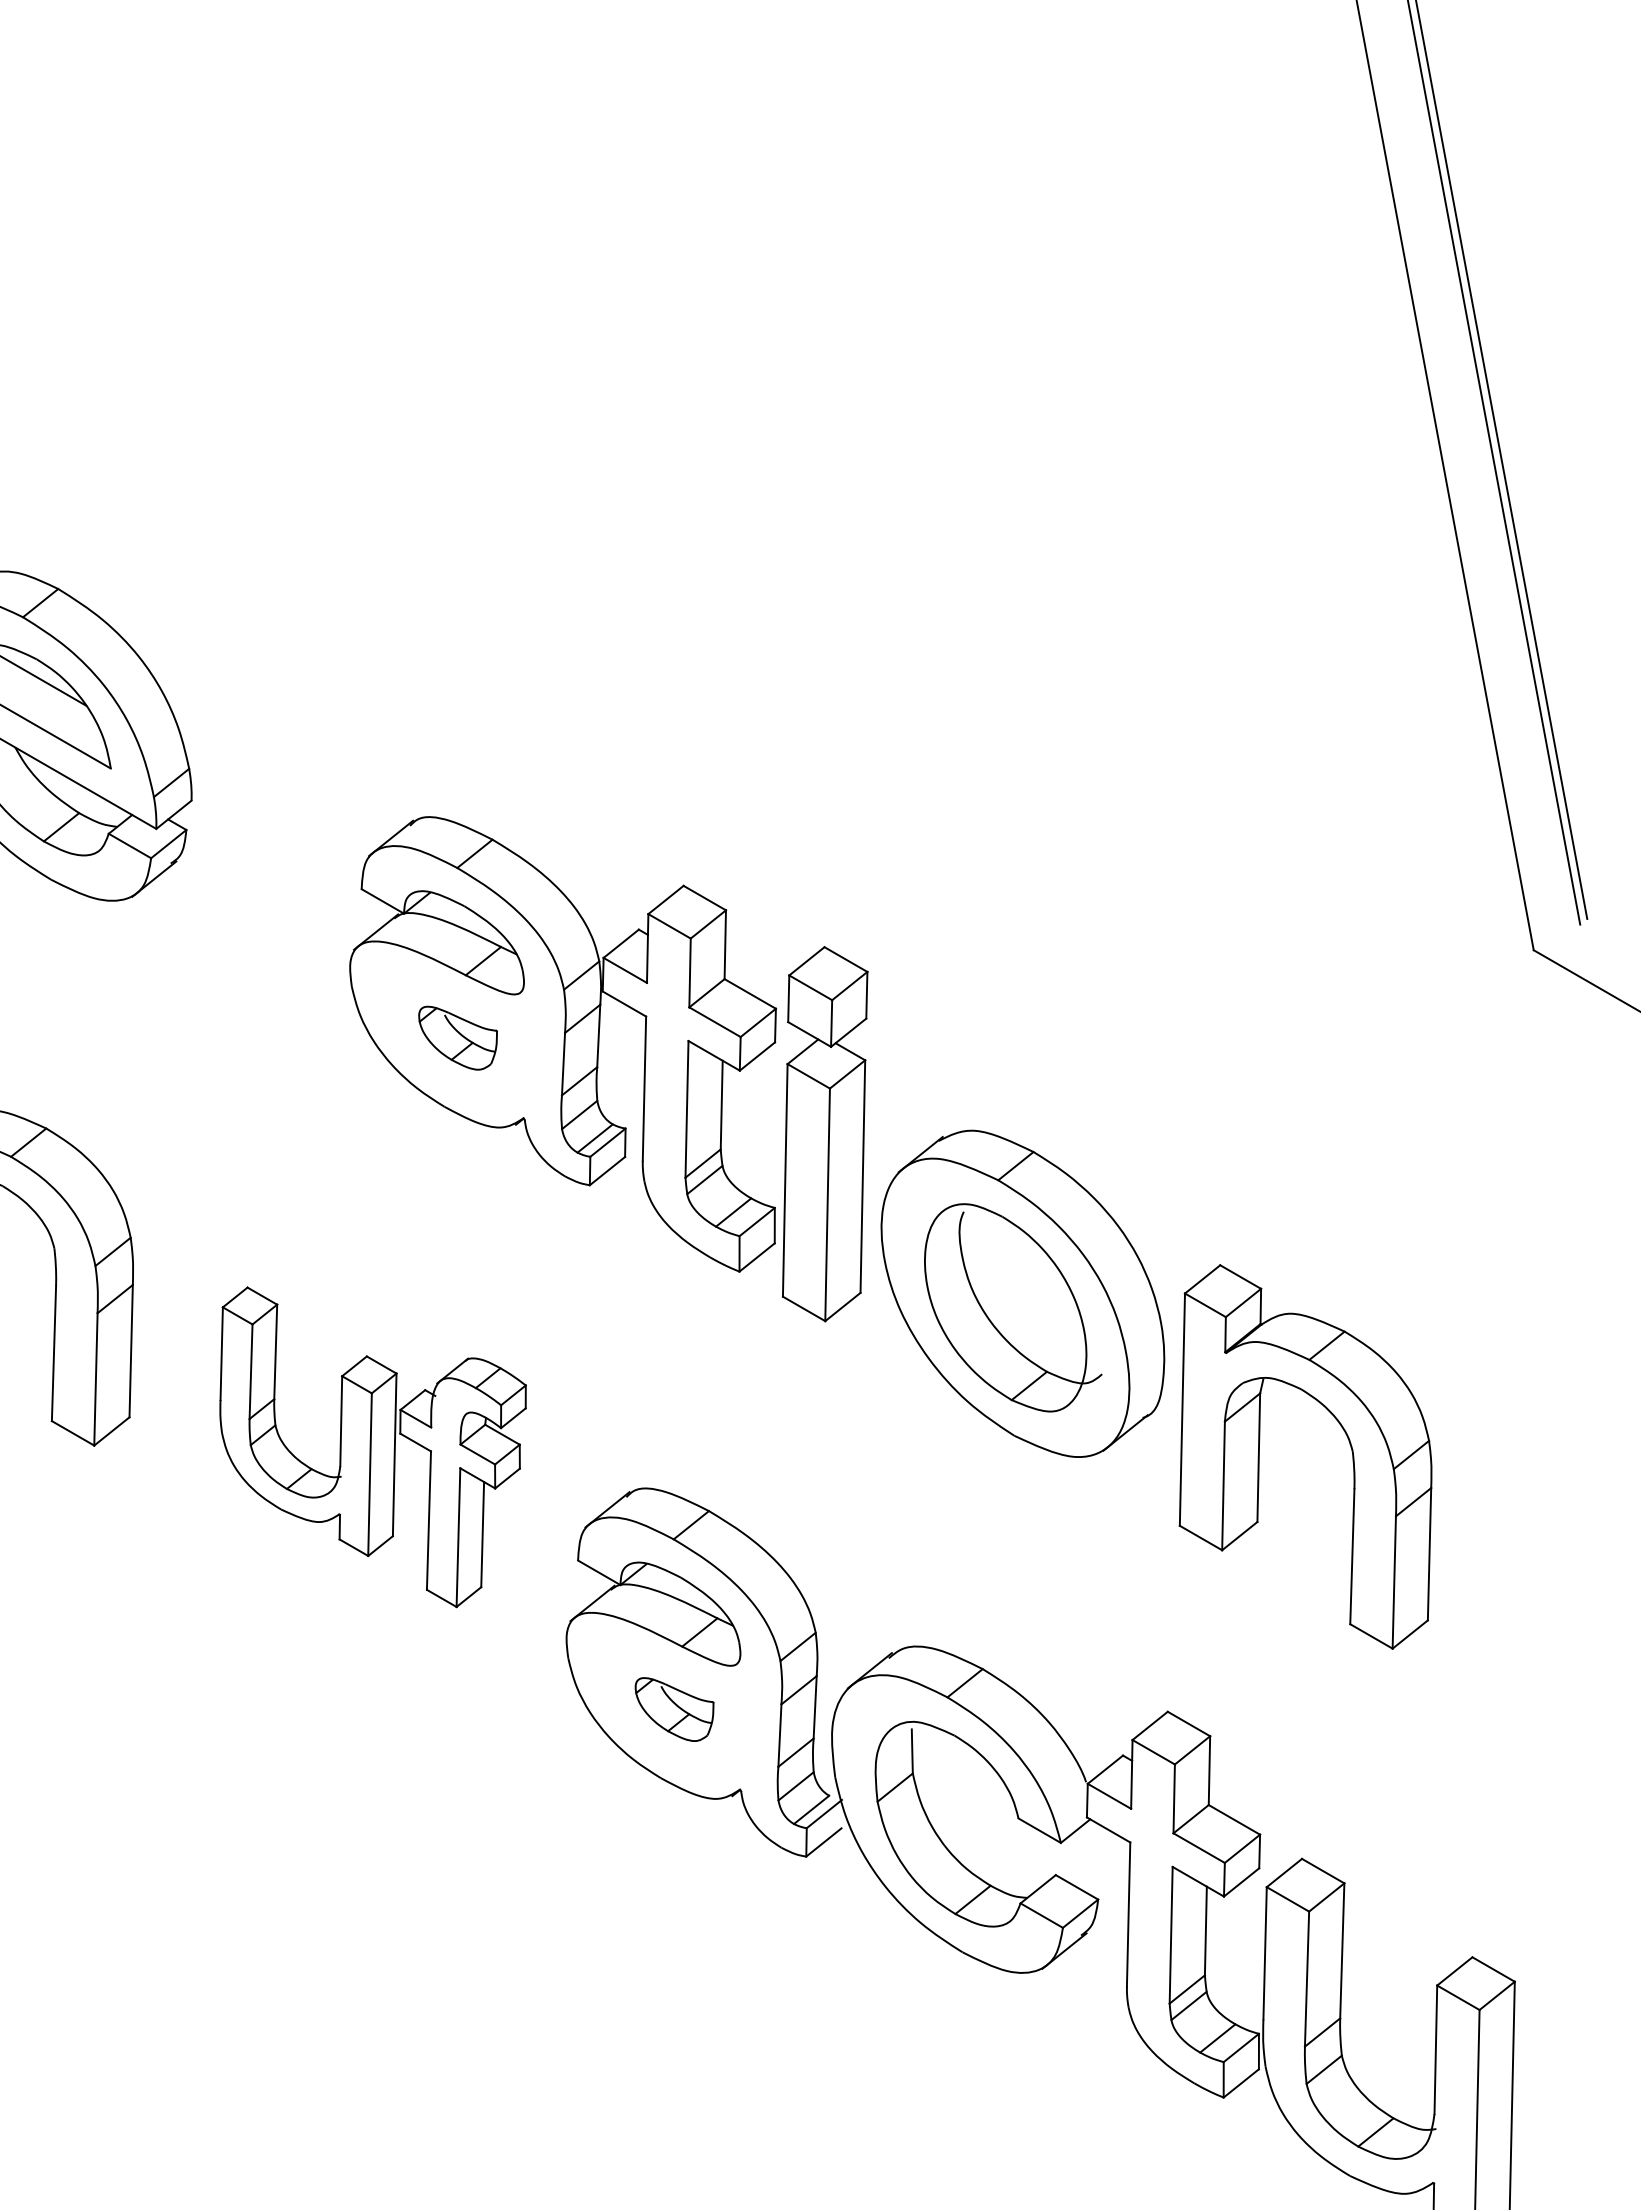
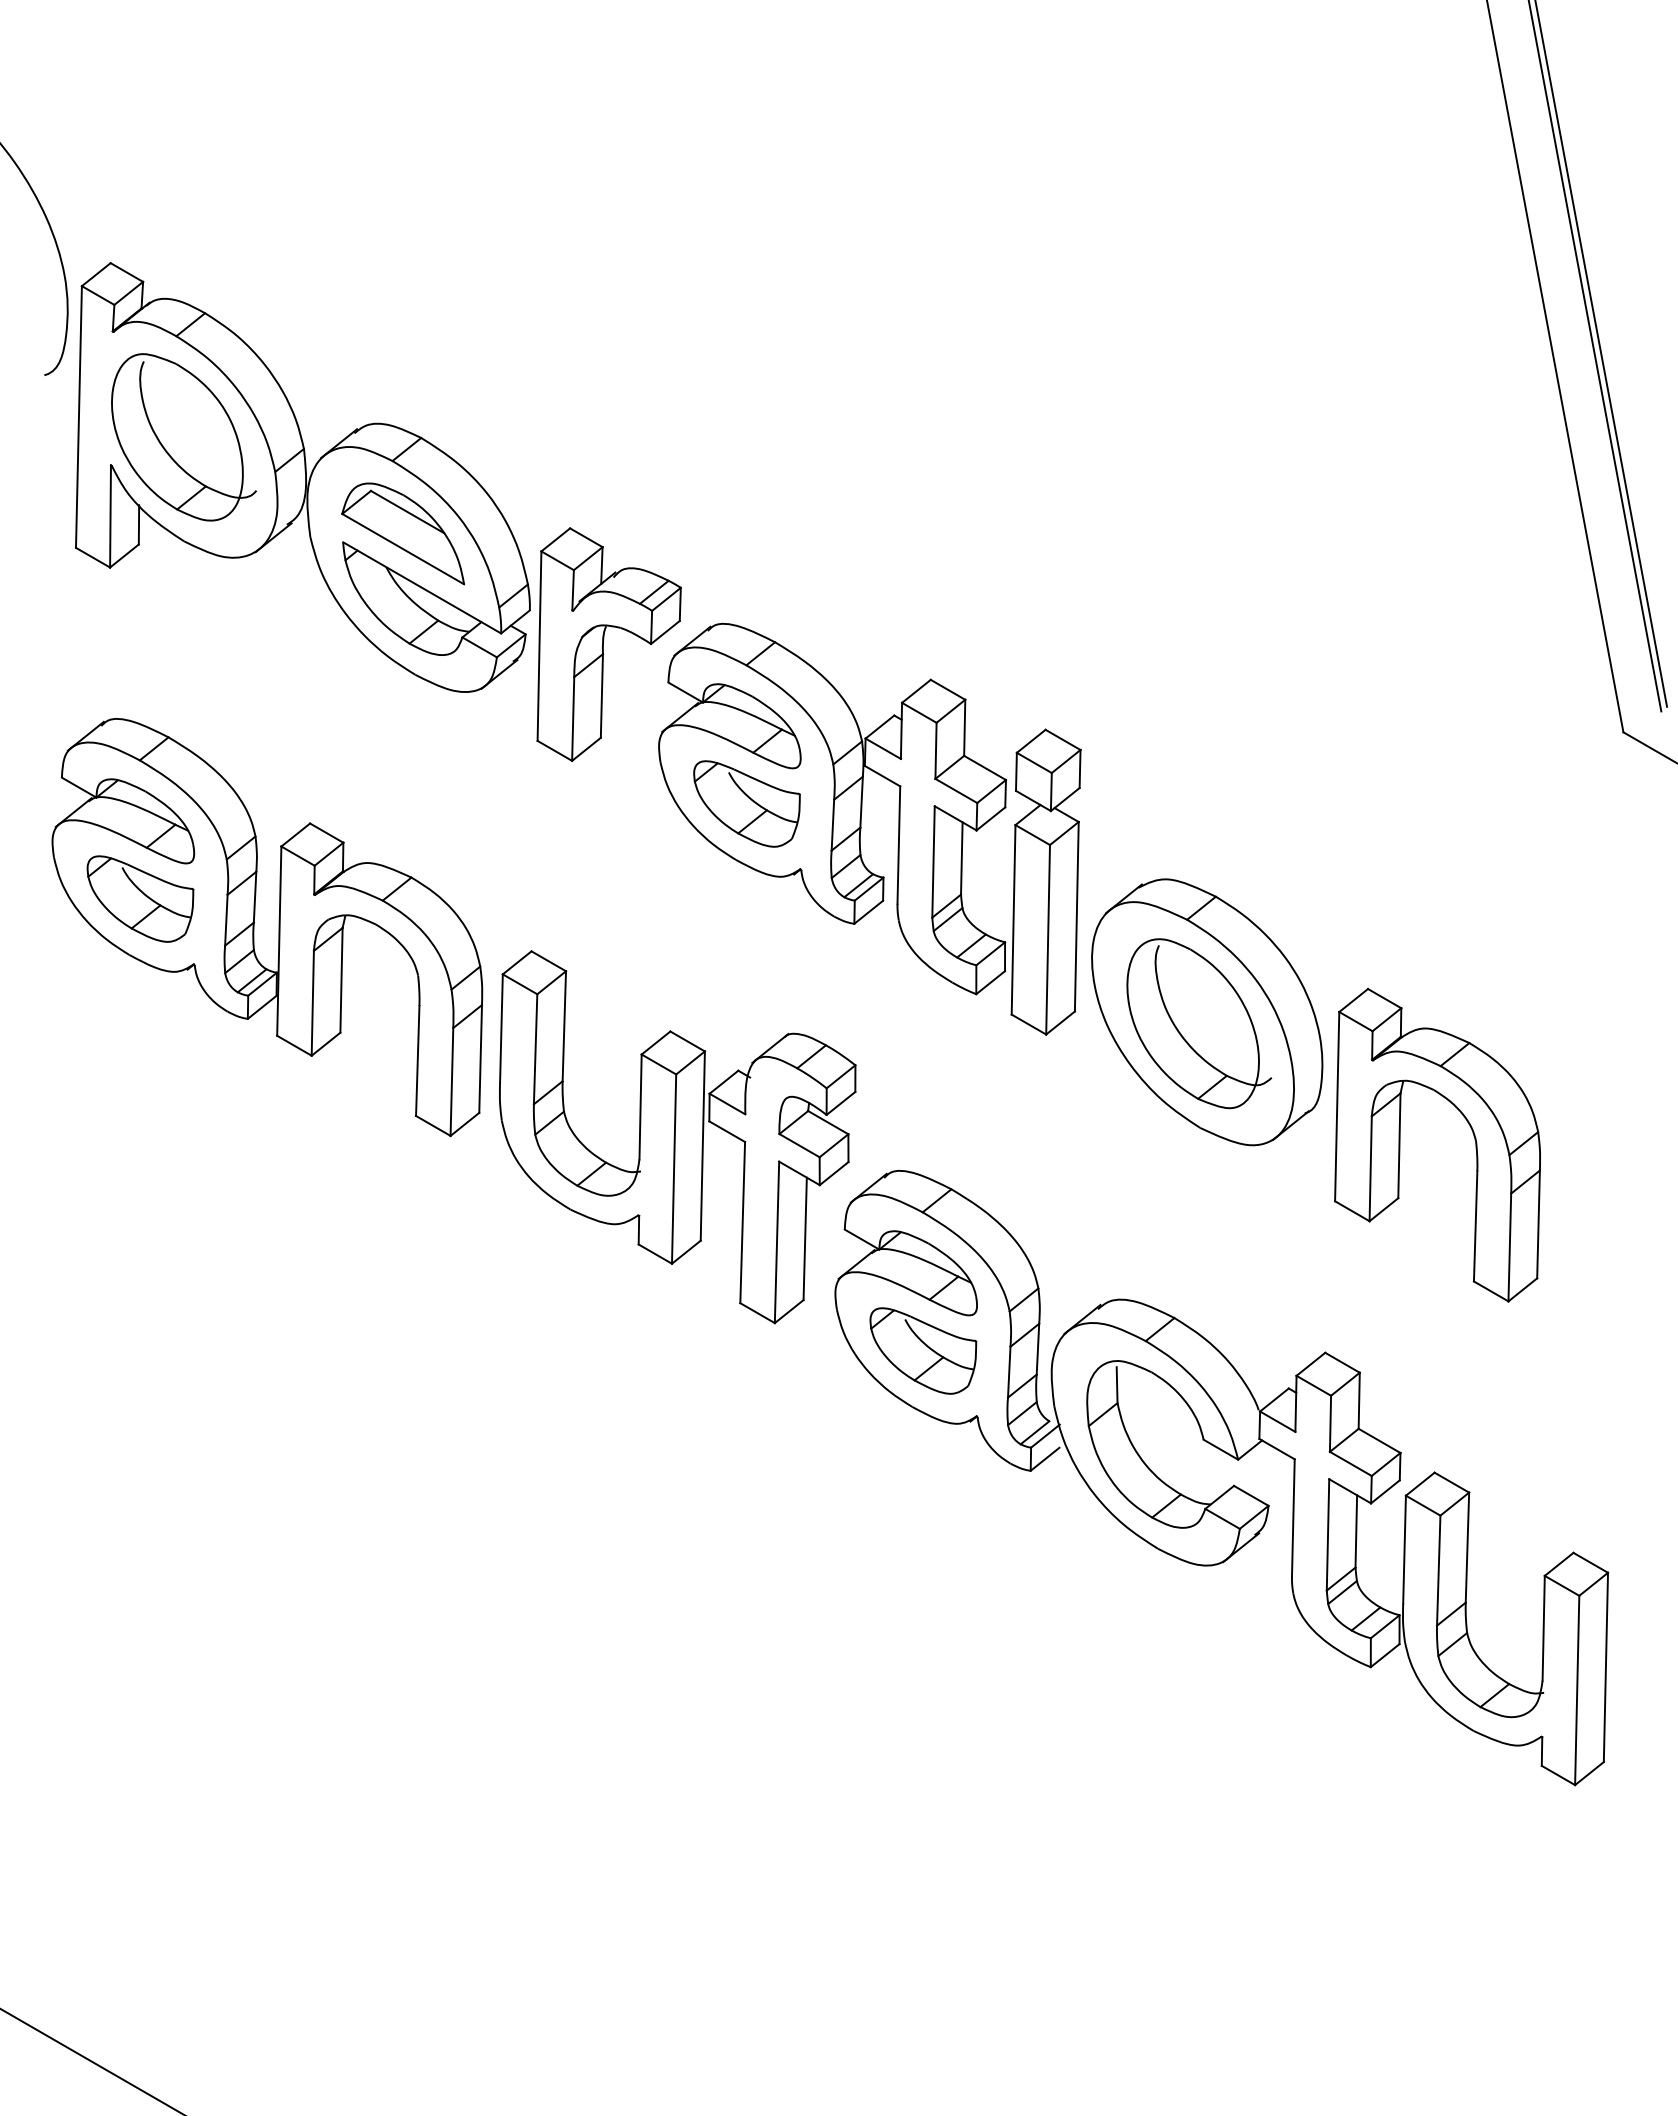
part: (288, 842) -> (608, 644), added
part: (457, 1037) -> (746, 803), size x1.67
part: (372, 1447) -> (677, 1137), size x1.43
part: (674, 1708) -> (923, 1350), size x1.67

